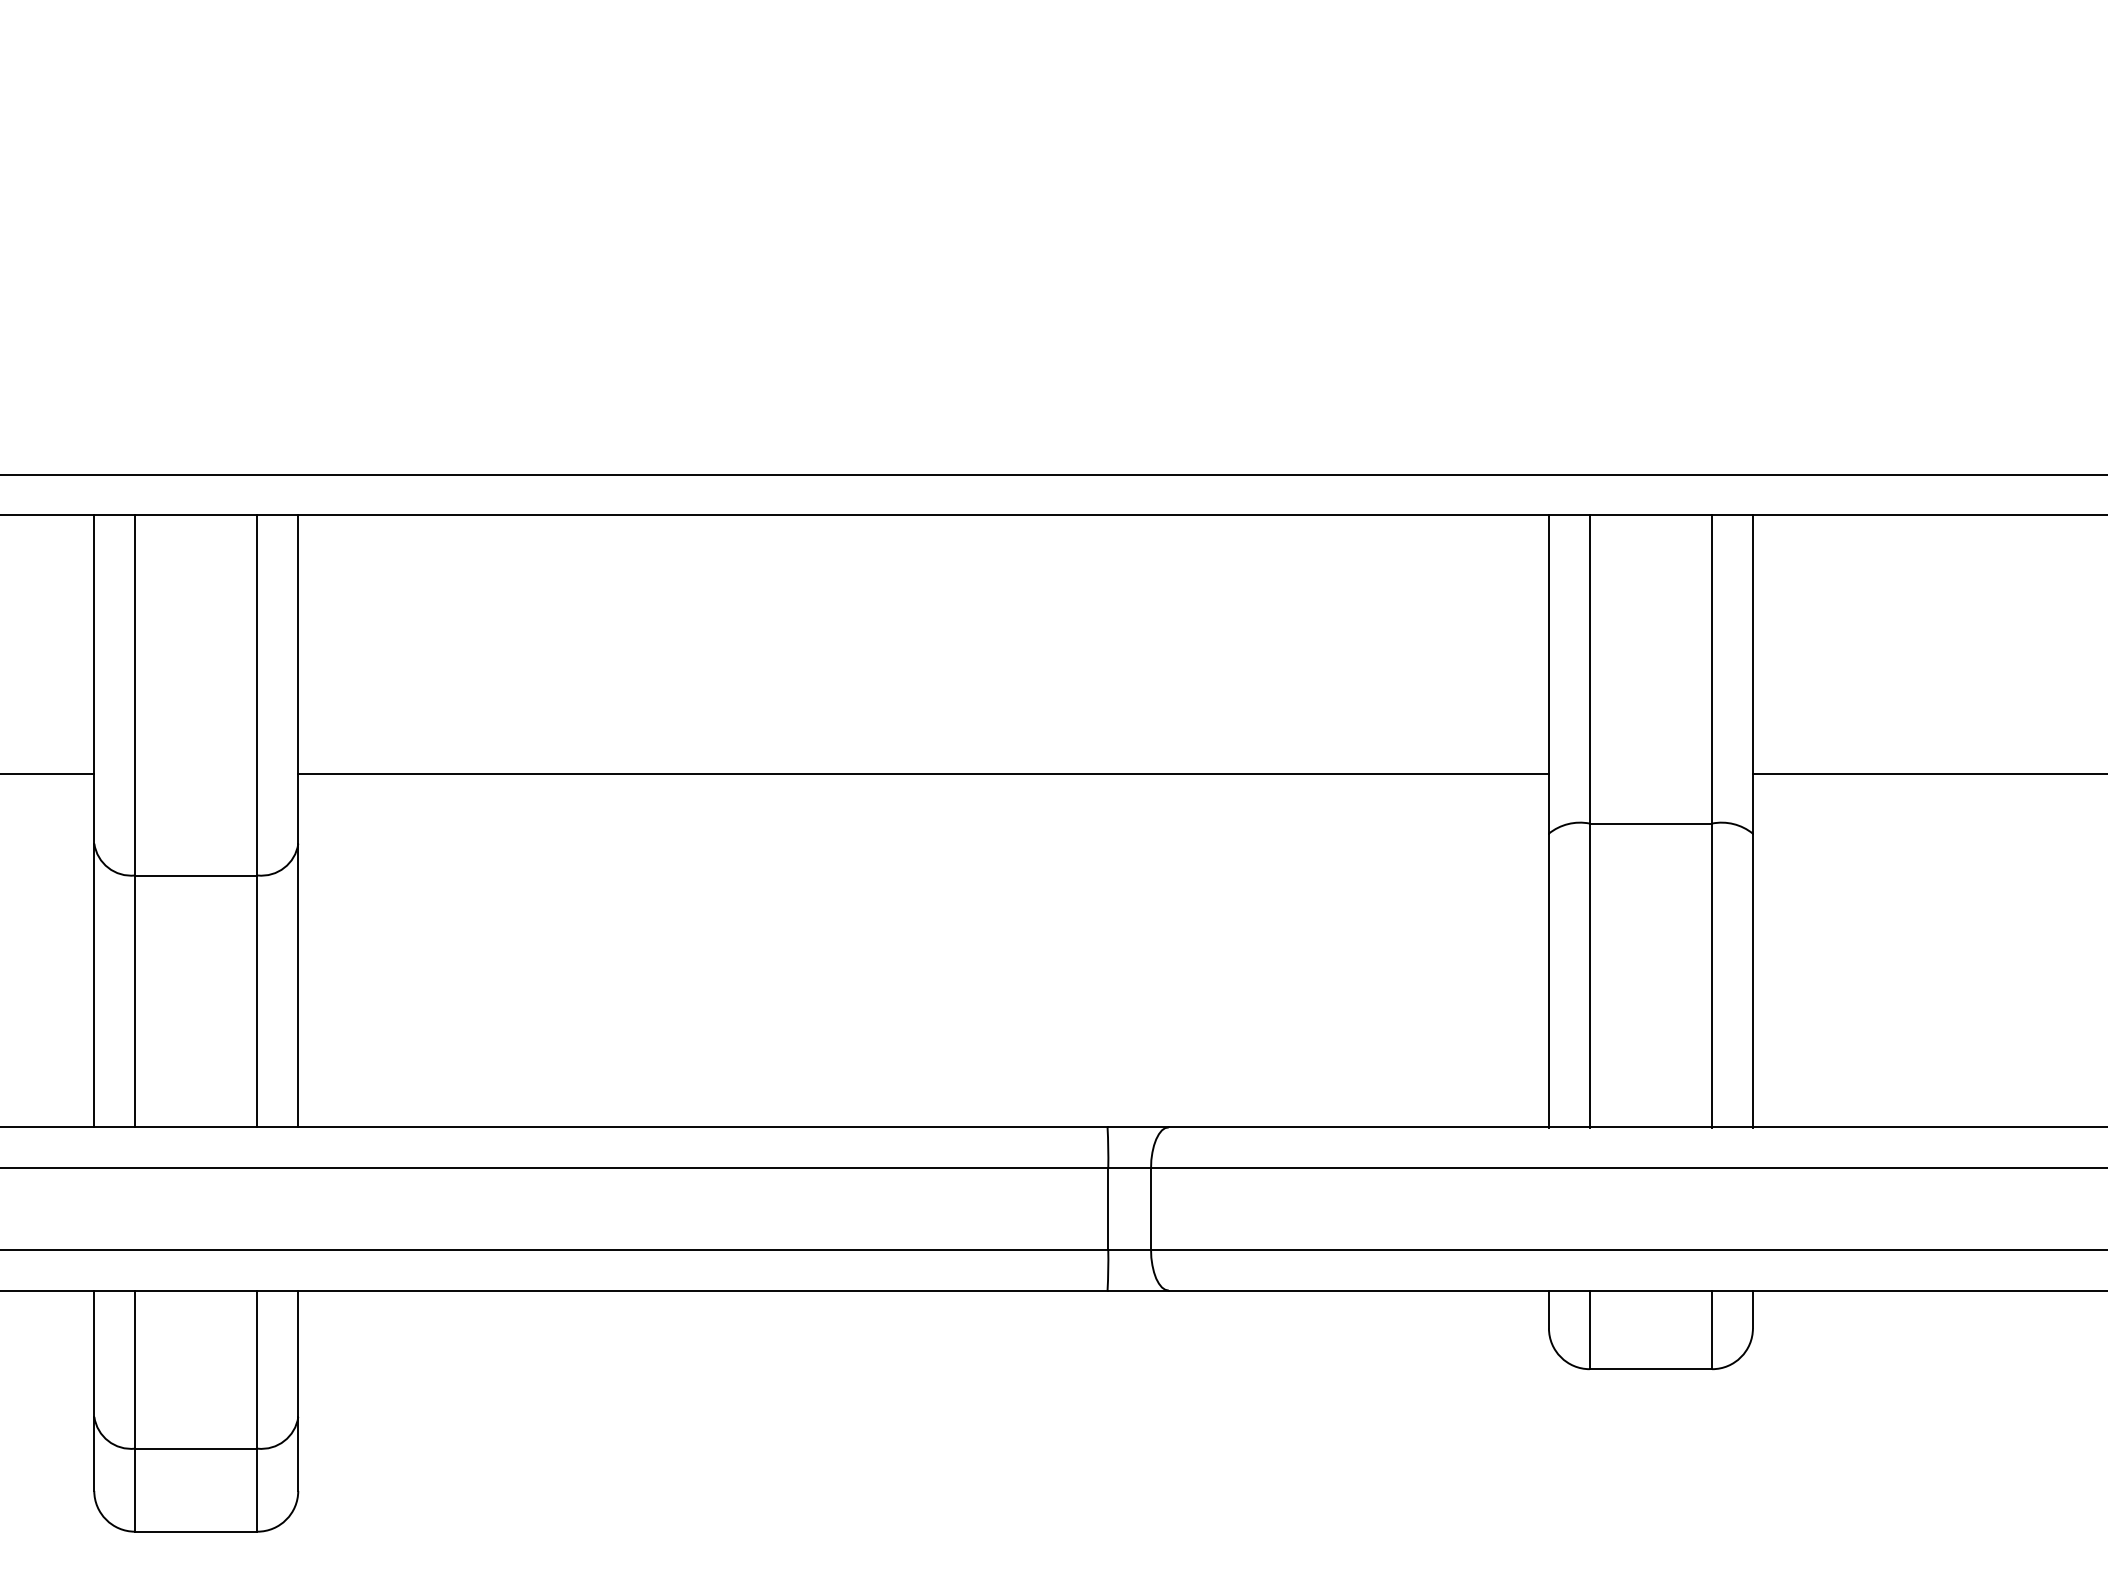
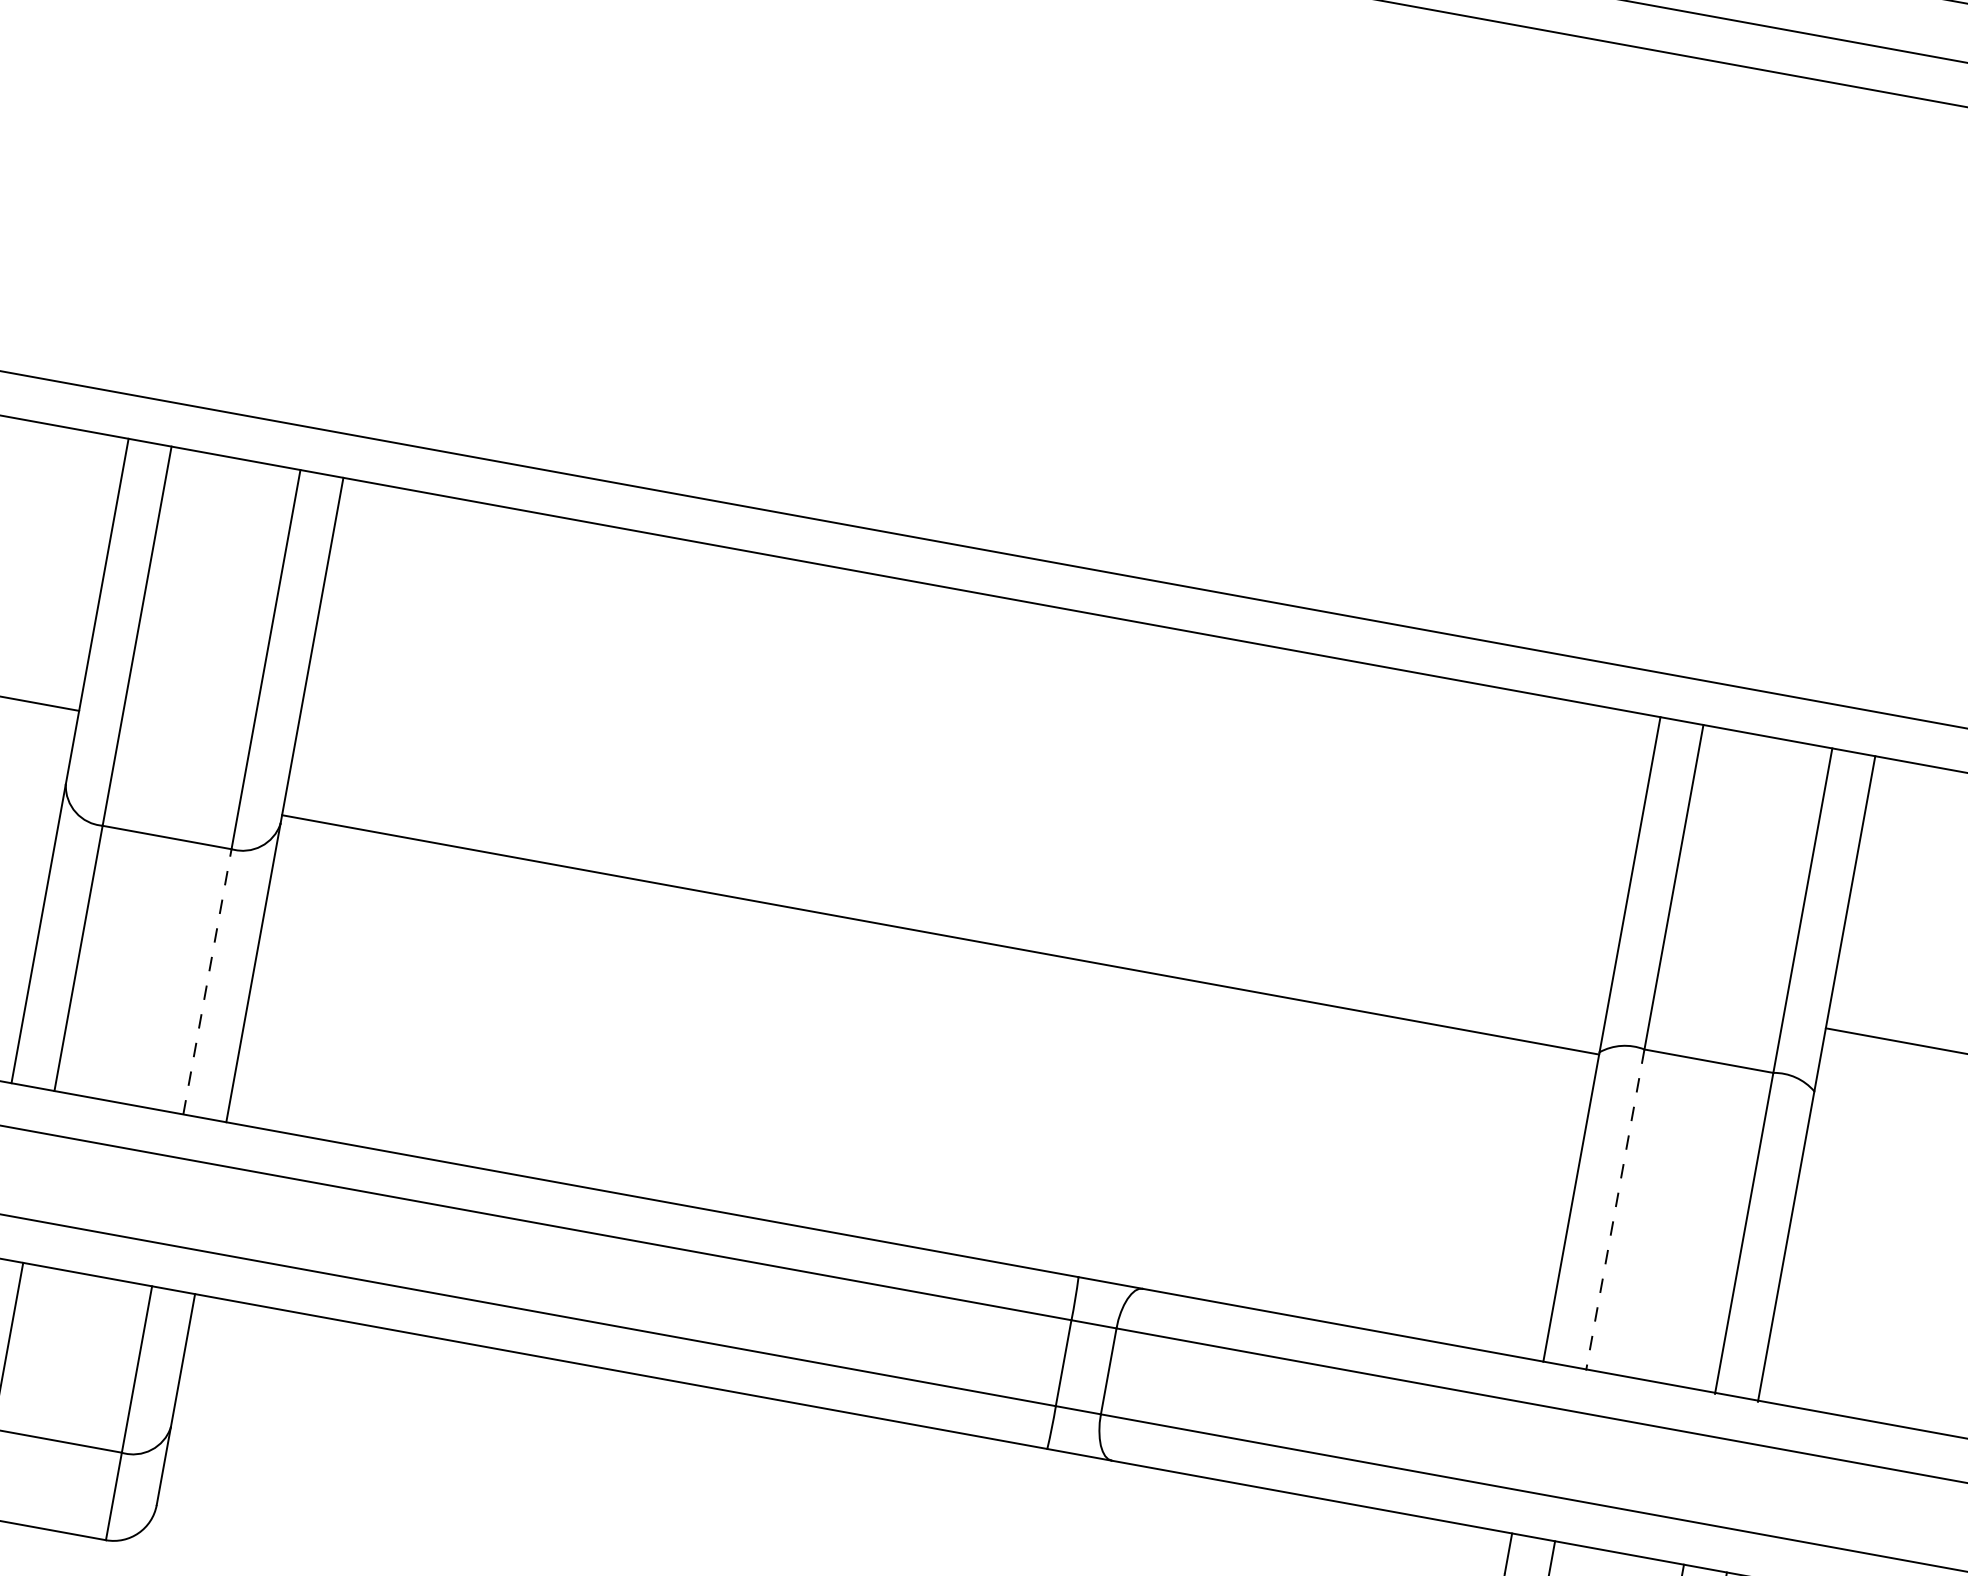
line: (923, 773) -> (940, 934), moved
line: (1589, 976) -> (1614, 1210), solid -> dashed
line: (257, 1001) -> (207, 981), solid -> dashed

